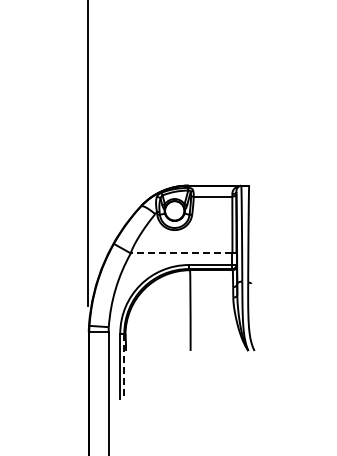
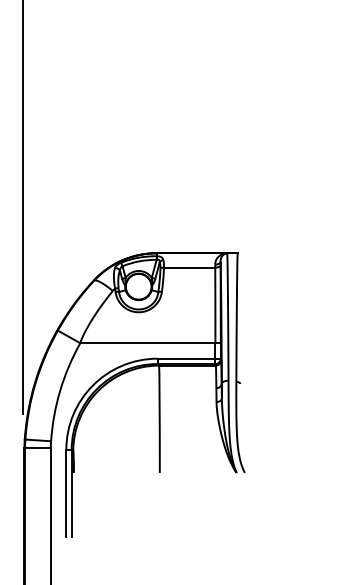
line: (181, 253) -> (147, 343), dashed -> solid
line: (124, 366) -> (71, 493), dashed -> solid

